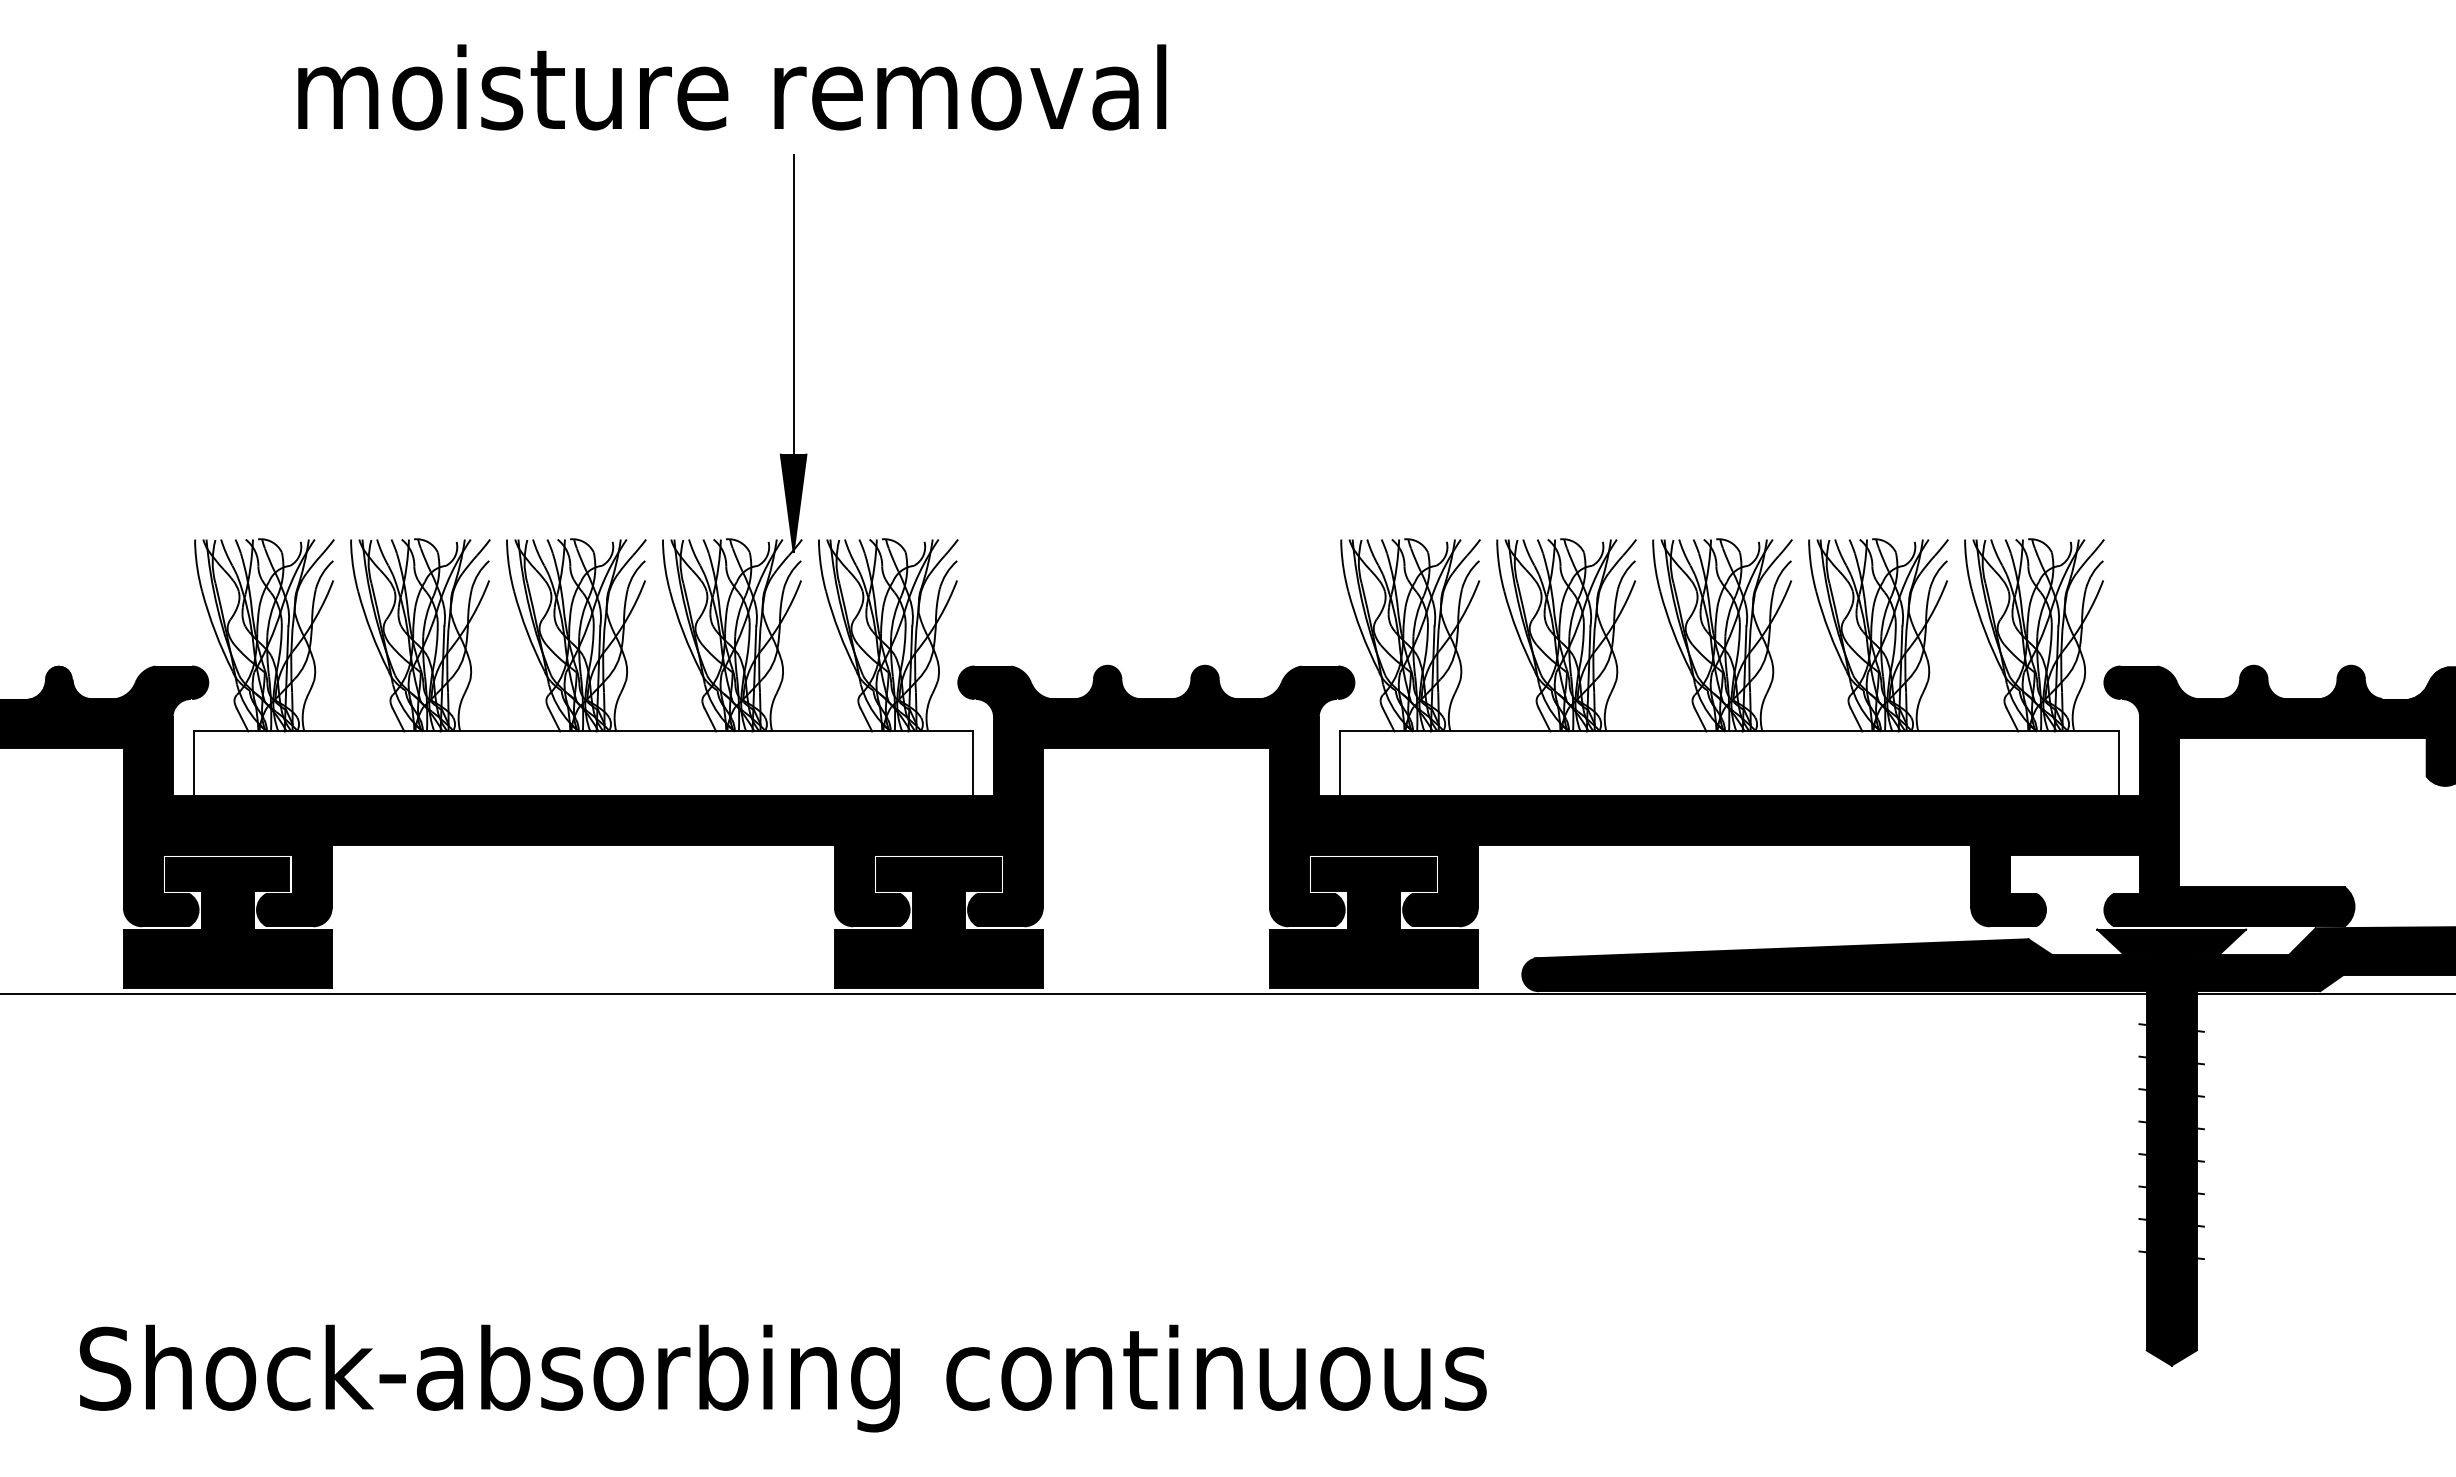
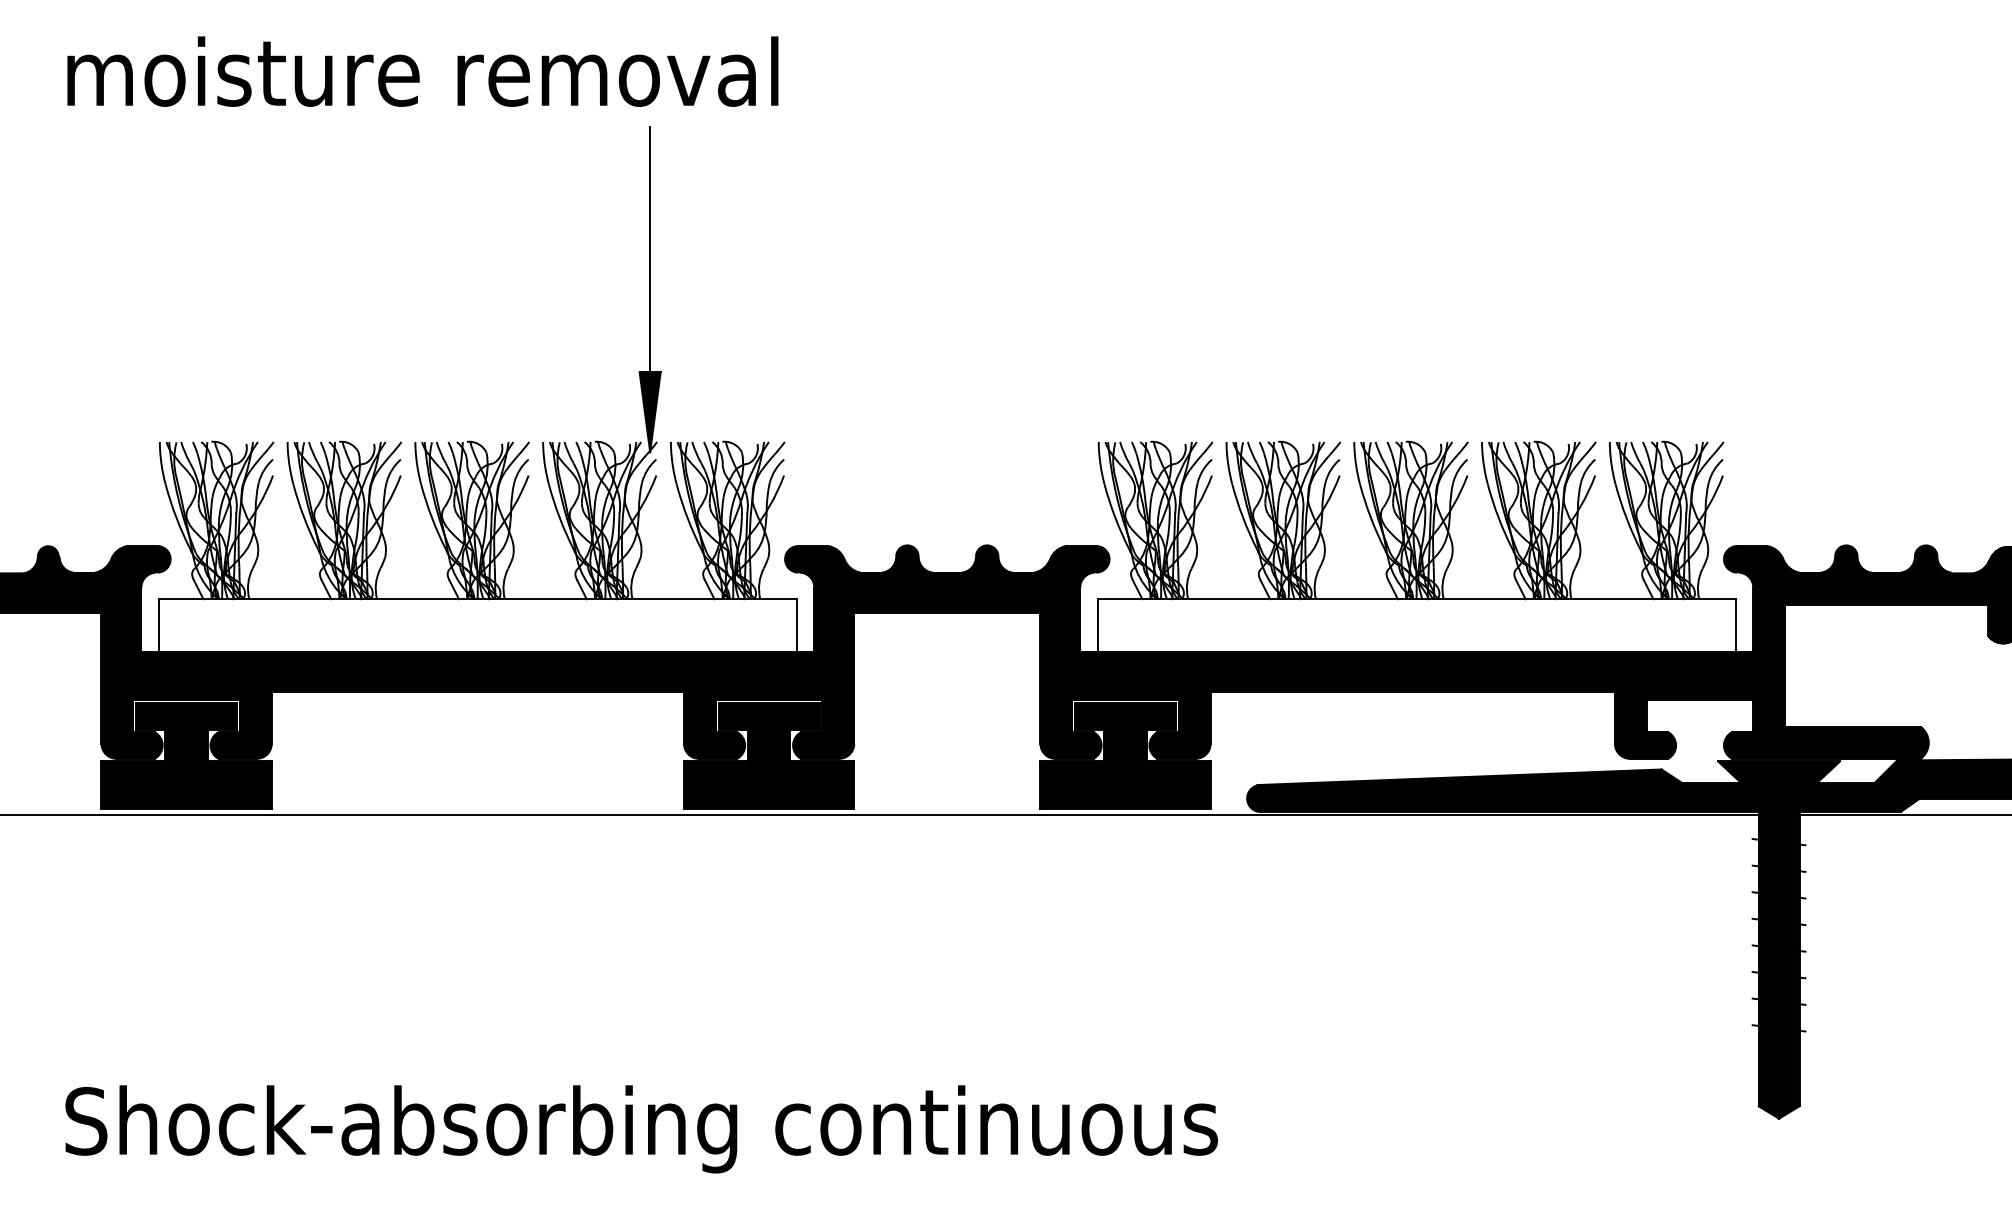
text: (732, 87) -> (423, 71), moved

